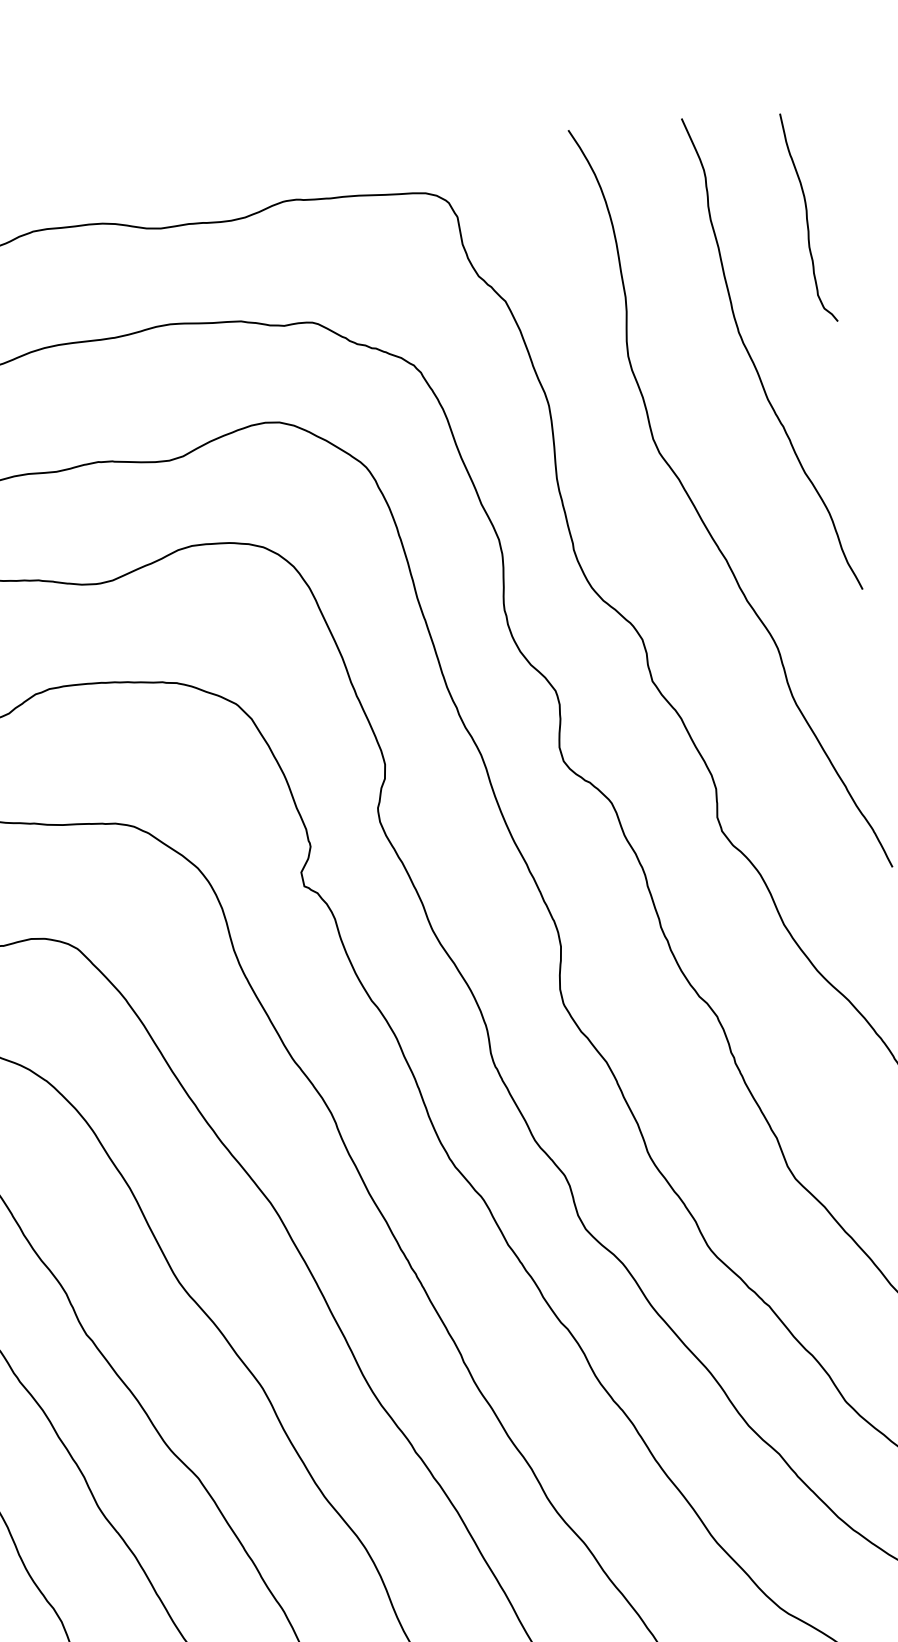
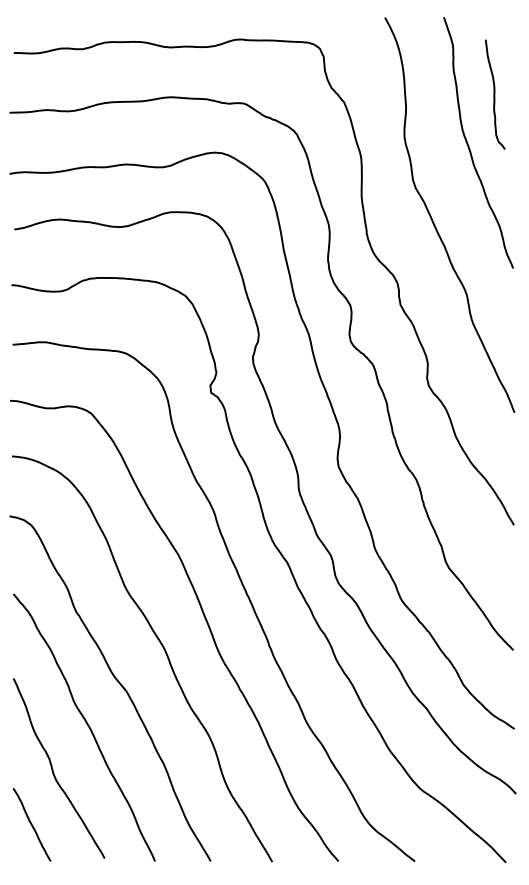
curve: (809, 217) -> (495, 94), moved

